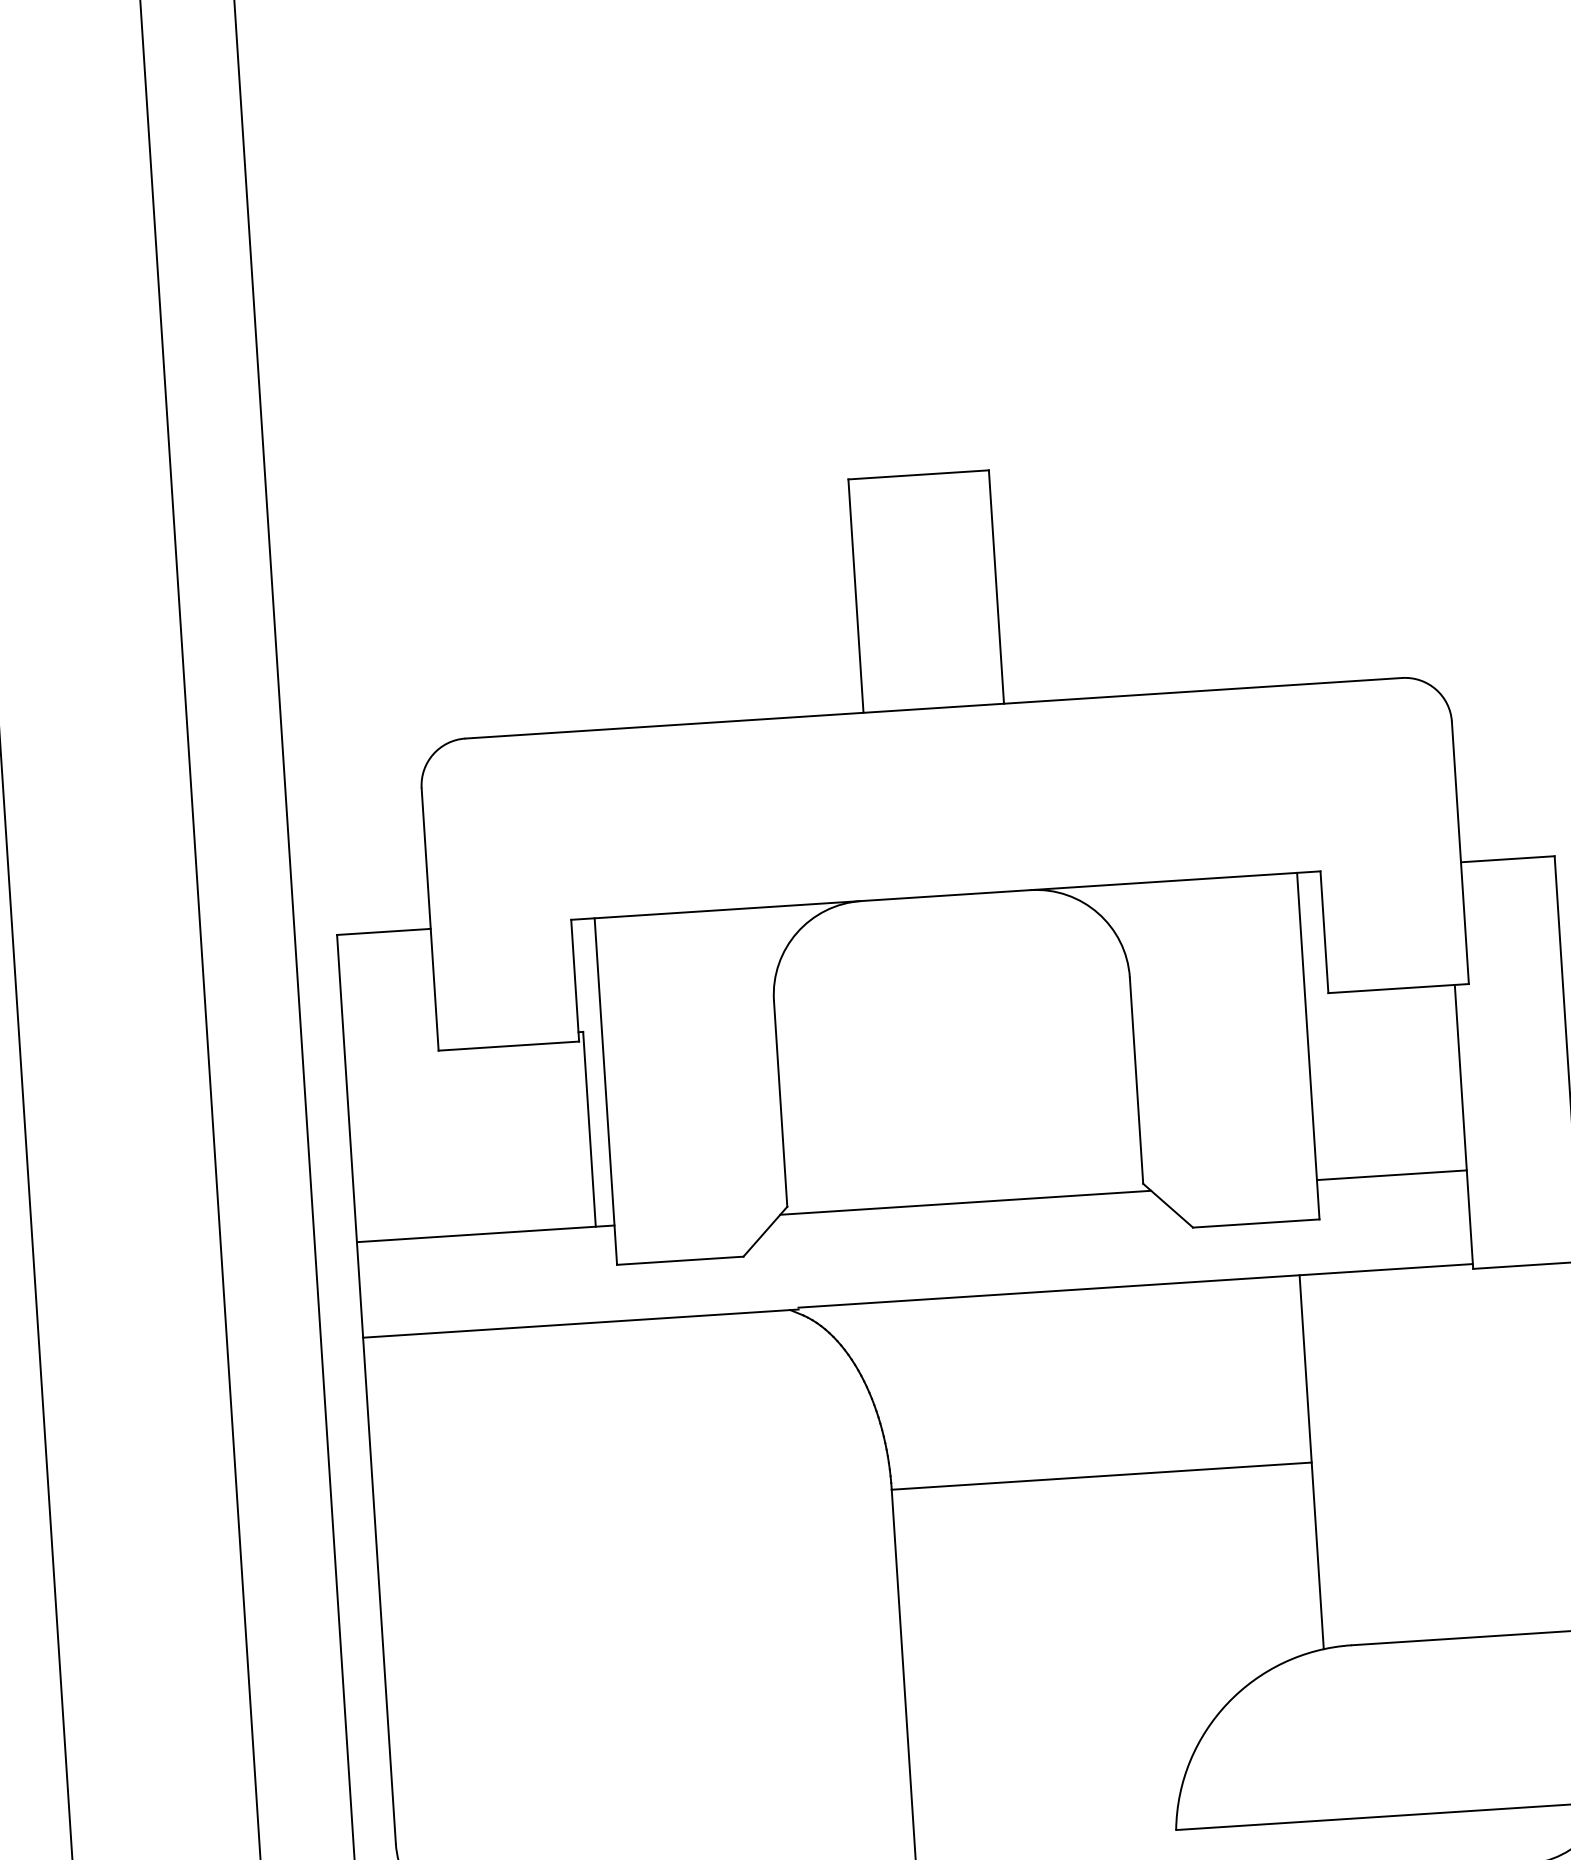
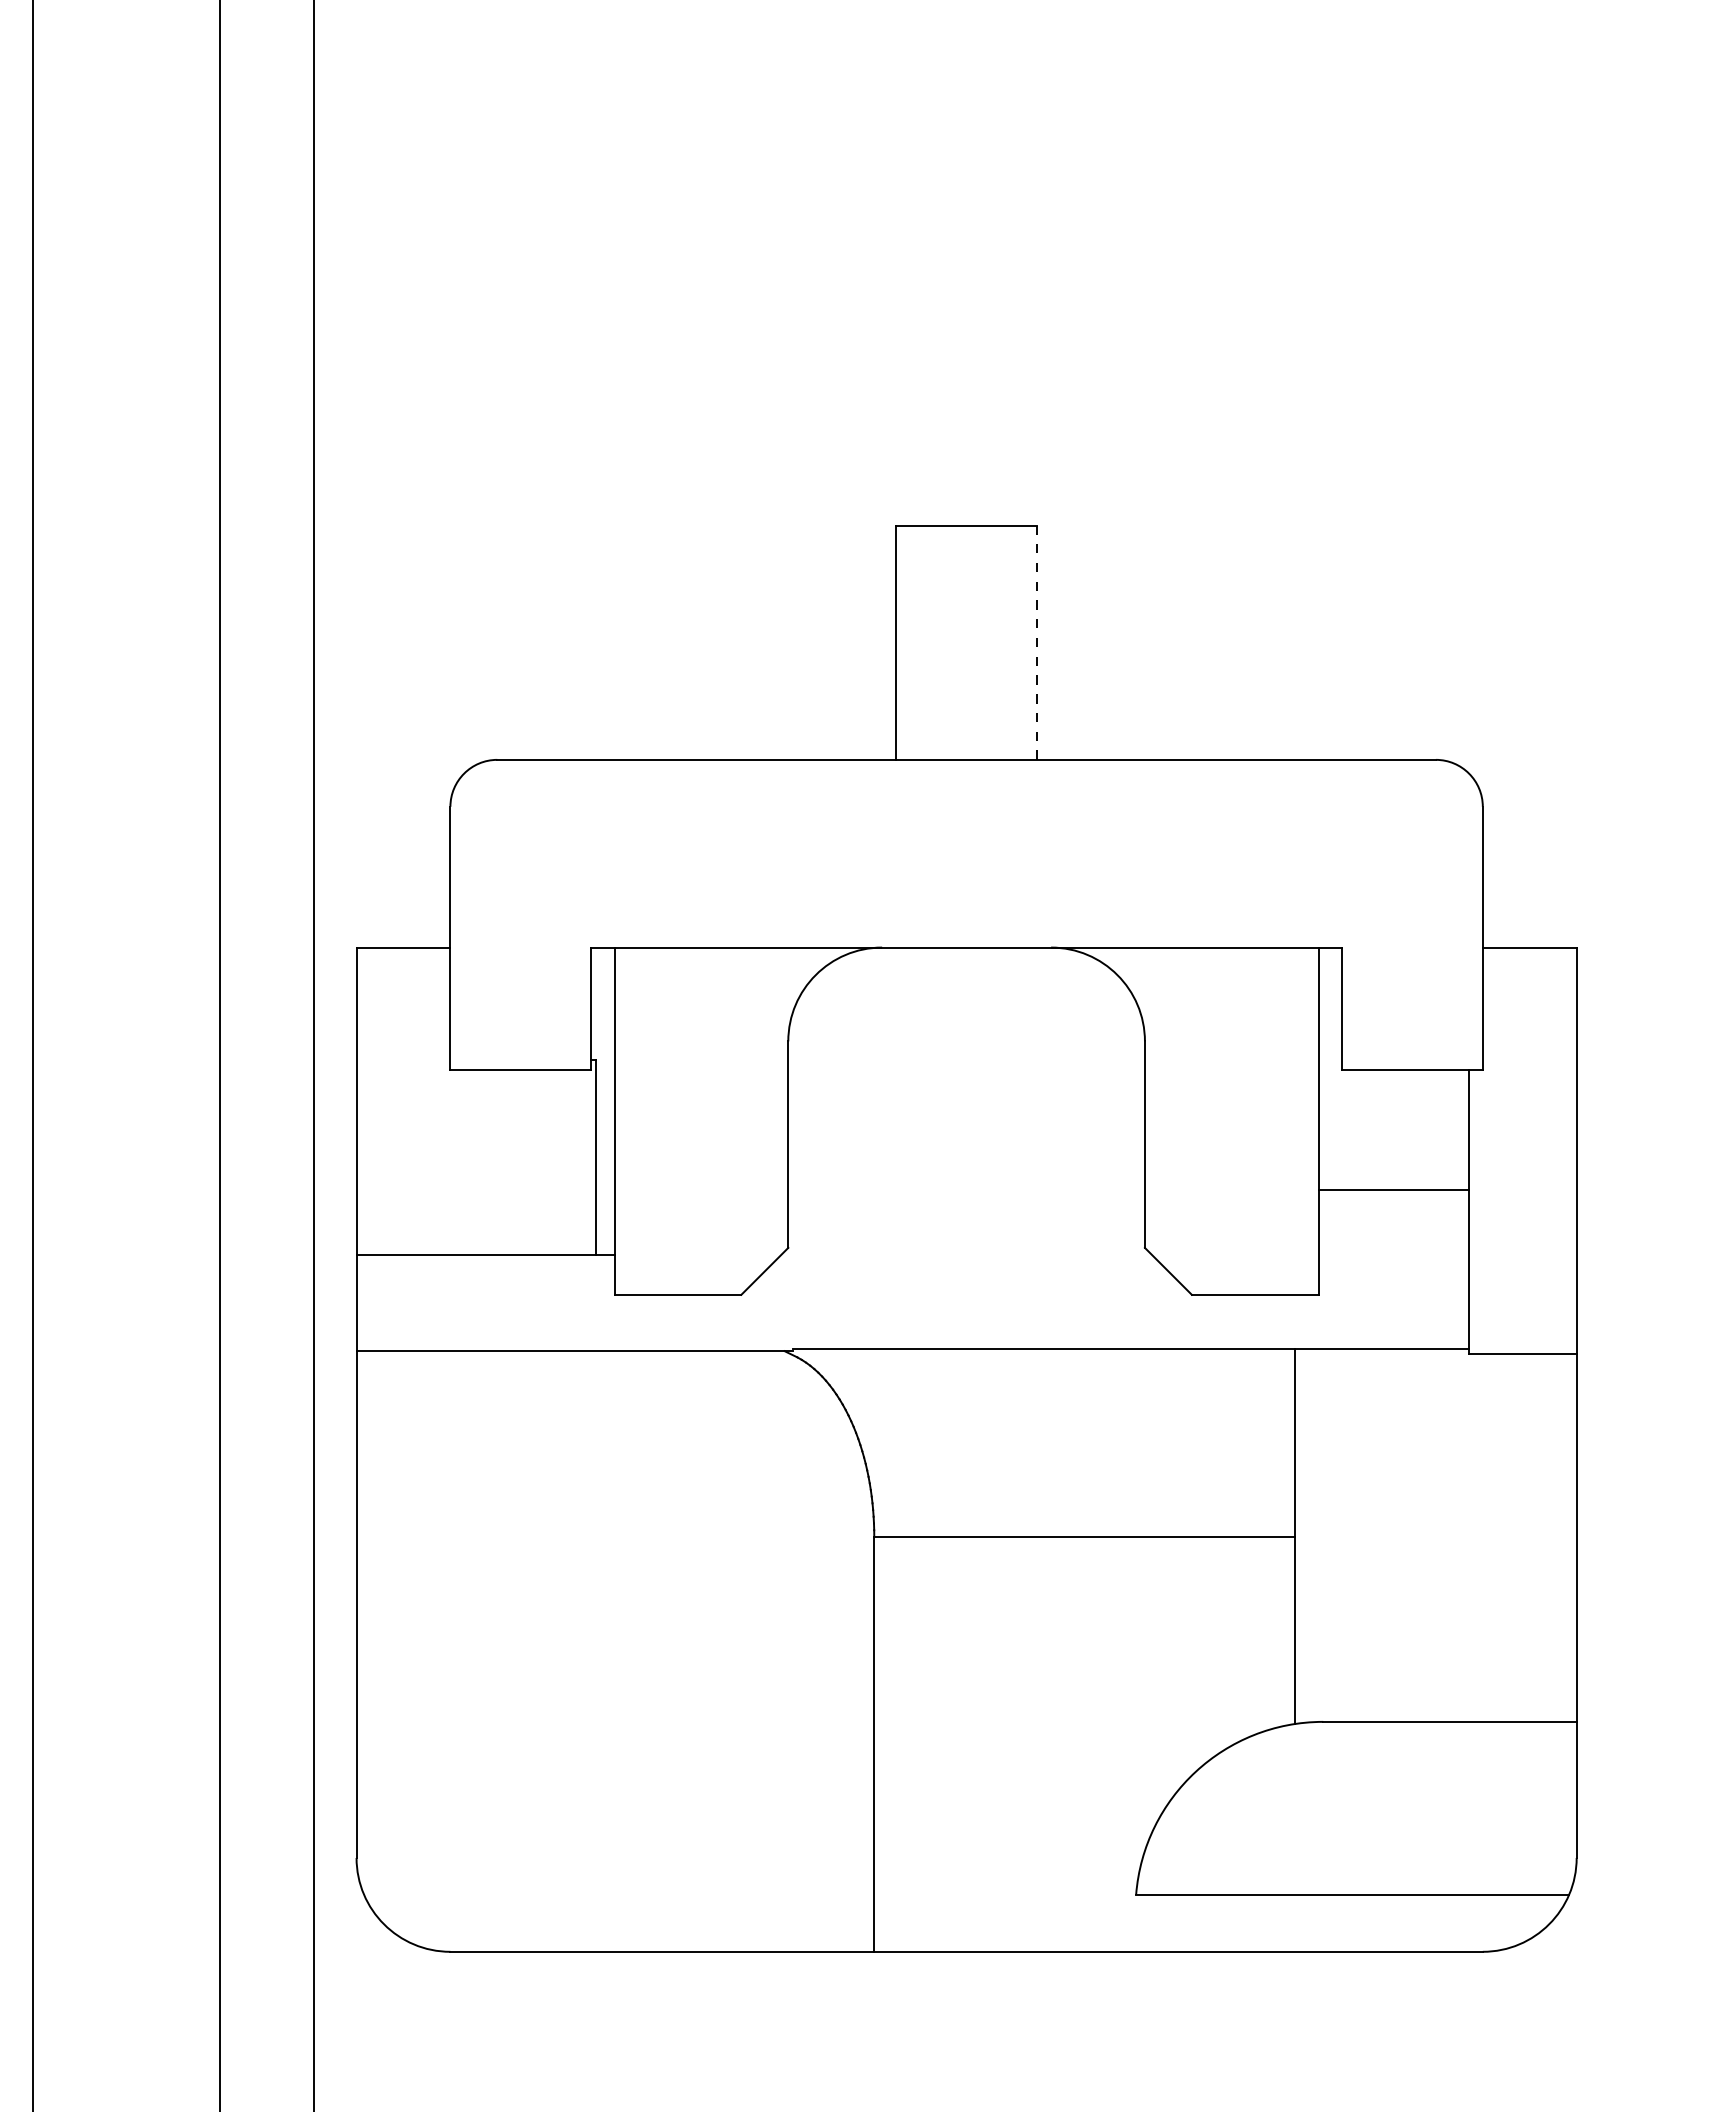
line: (996, 586) -> (1037, 642), solid -> dashed
line: (1391, 1175) -> (1393, 1190), moved
line: (965, 1202) -> (966, 1255), removed

